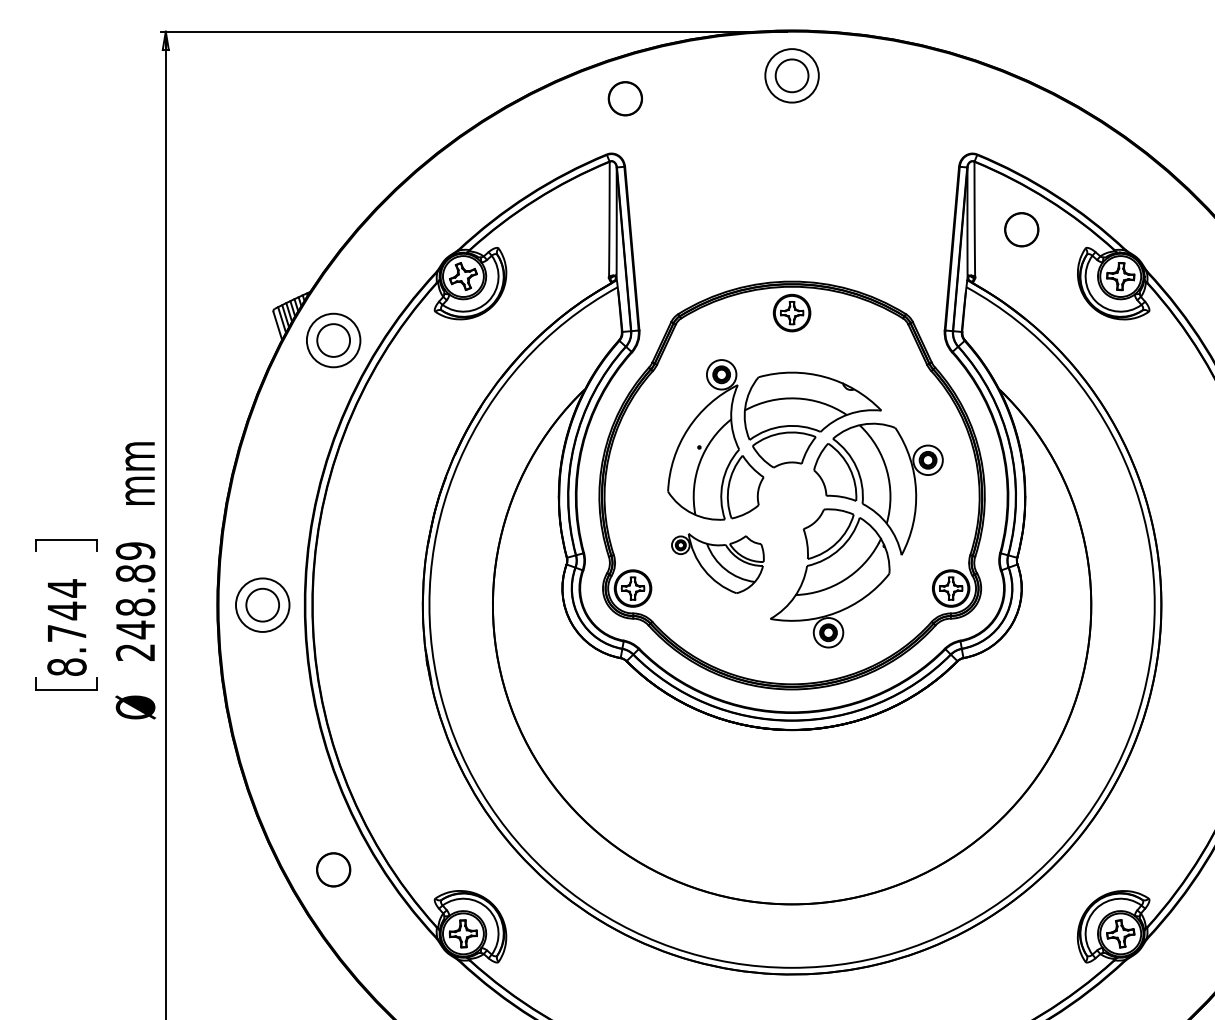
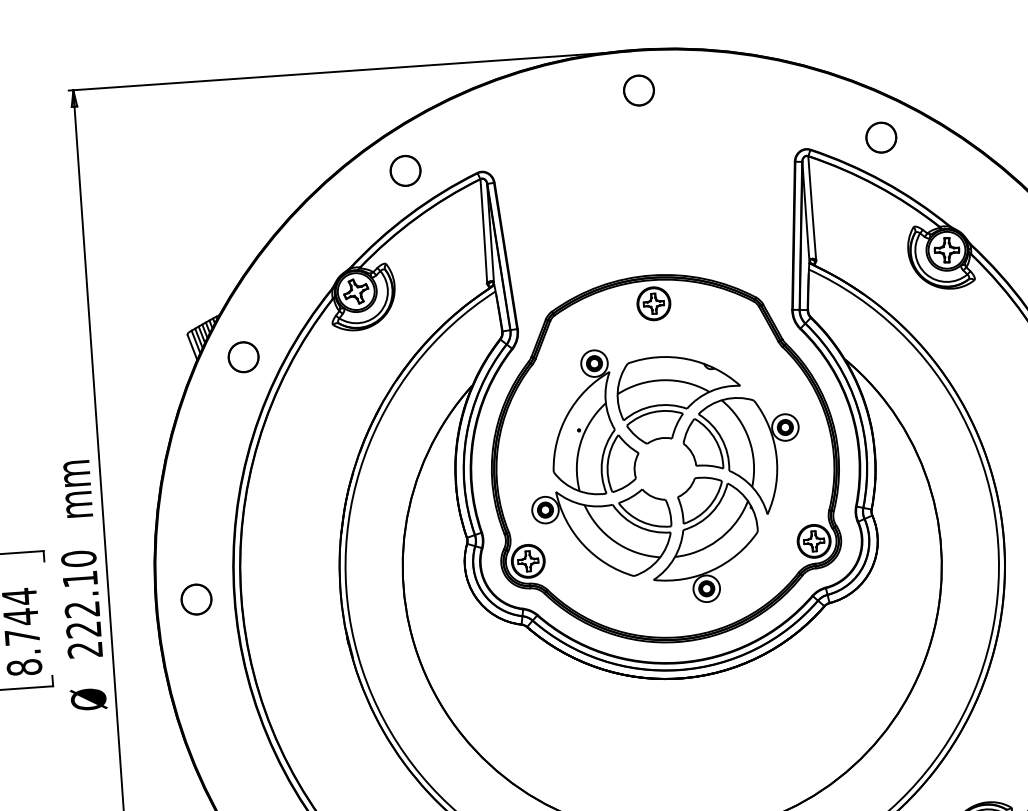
circle: (791, 75) -> (638, 90), size x0.62
circle: (624, 98) -> (404, 170), moved
circle: (1021, 229) -> (881, 137), moved
circle: (333, 340) -> (243, 357), size x0.62
part: (717, 563) -> (602, 533), size x1.67
text: (135, 590) -> (81, 594), 248.89 -> 222.10
circle: (262, 604) -> (196, 598), size x0.62

